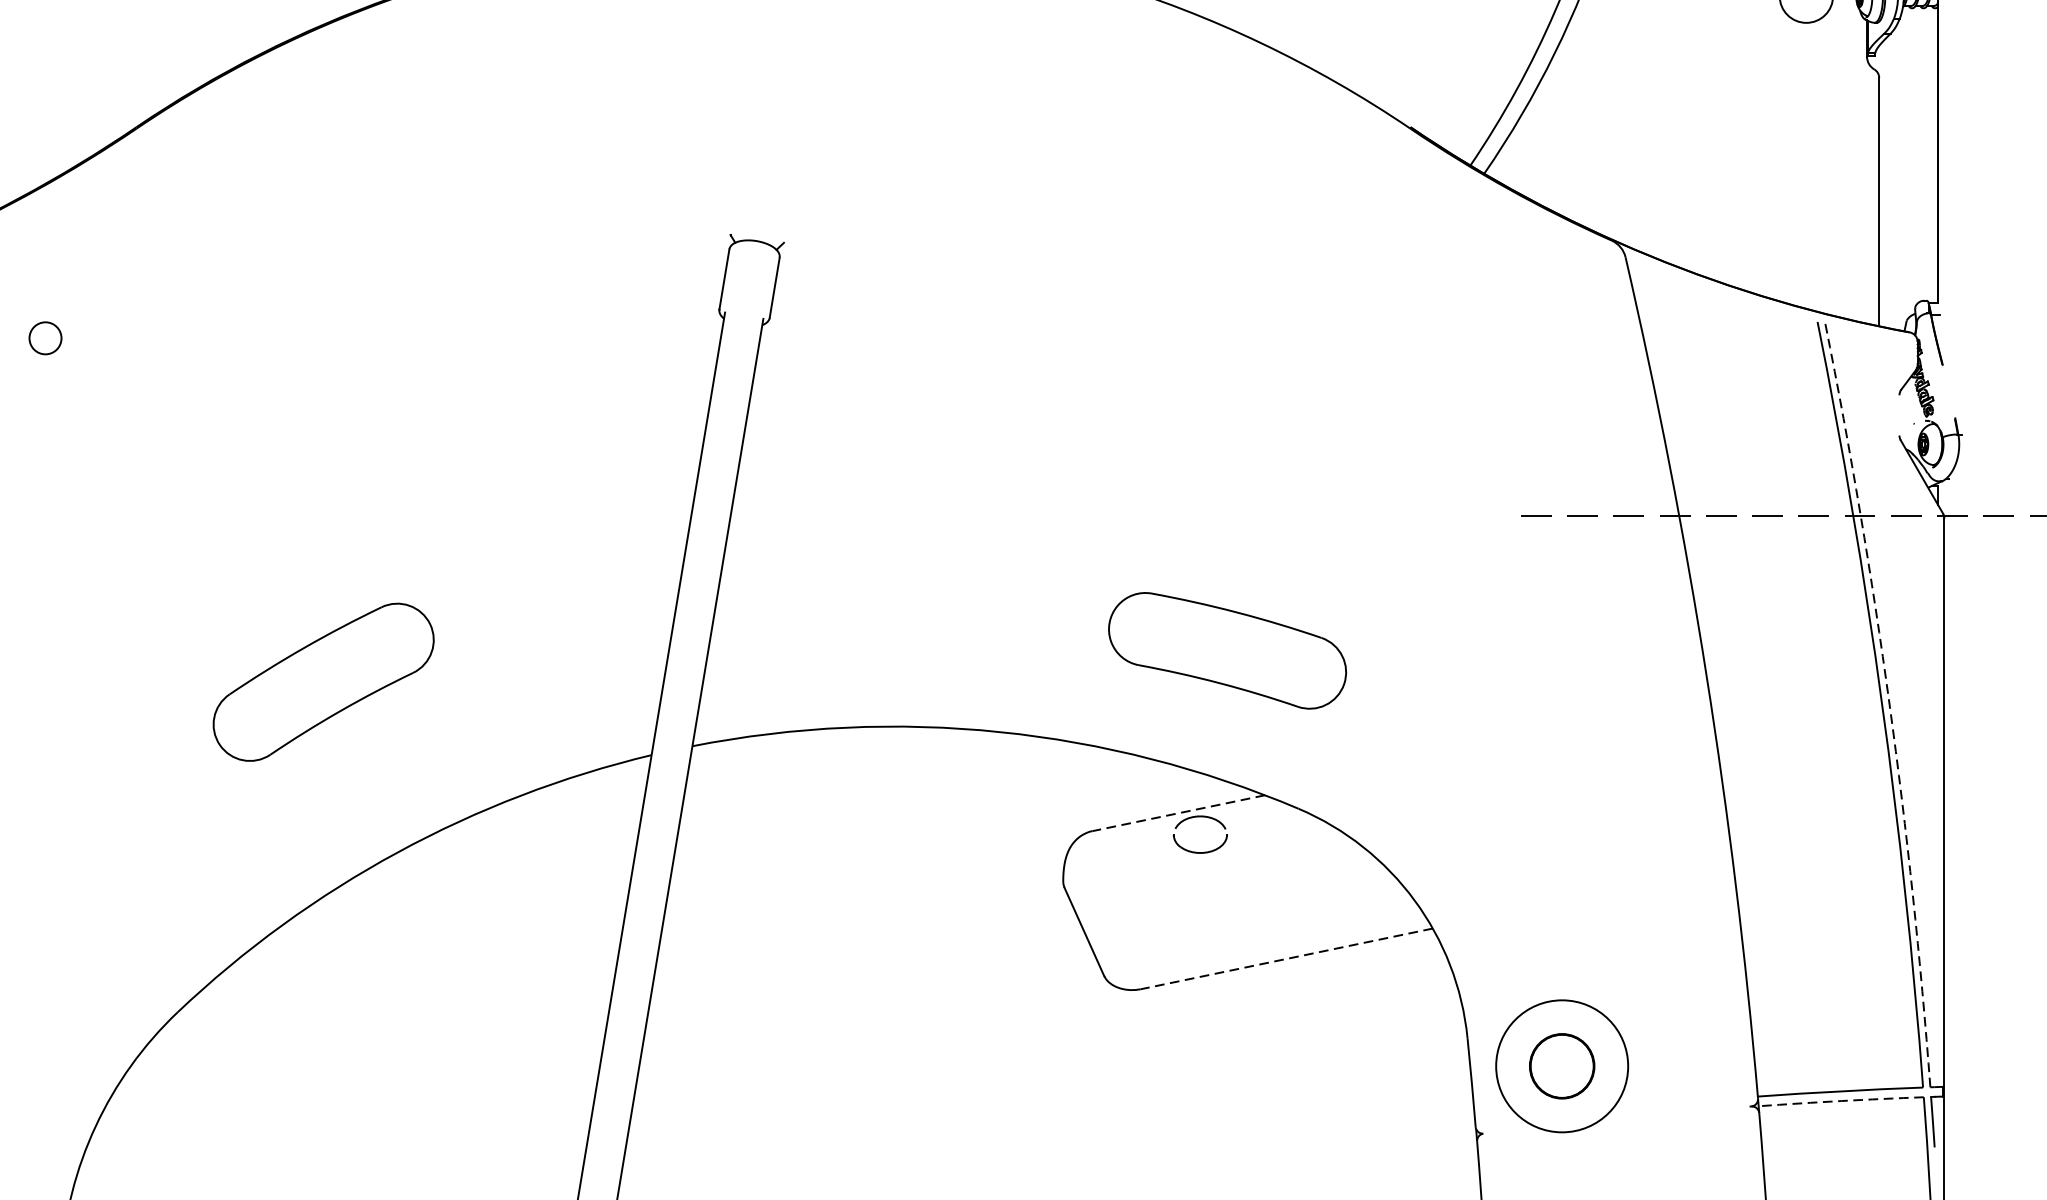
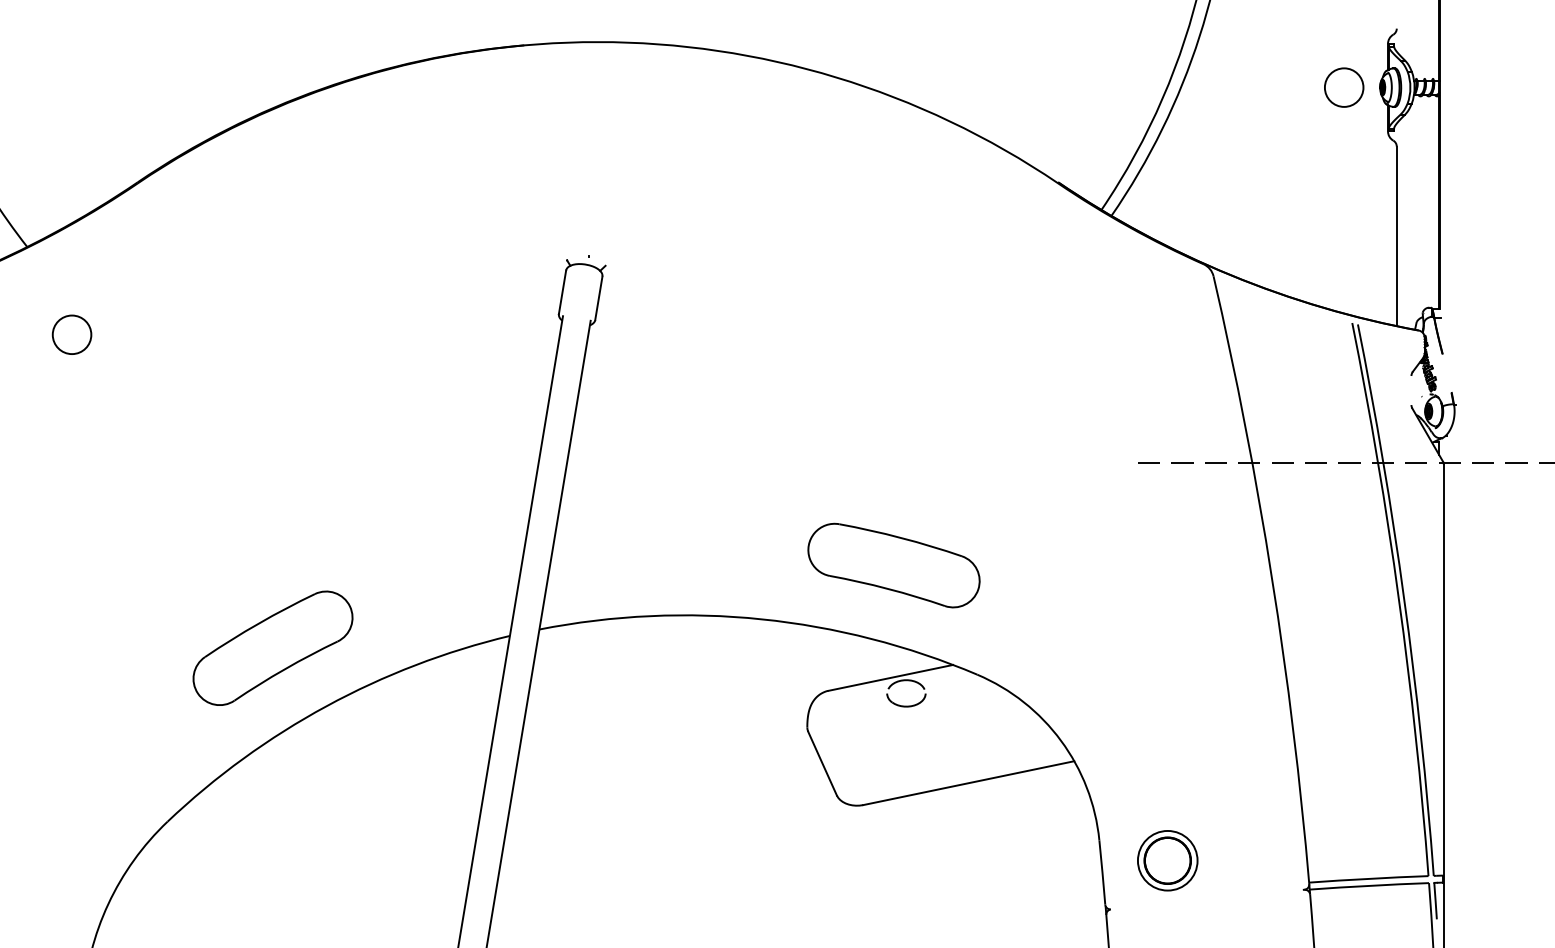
circle: (44, 337) -> (71, 334), size x1.67
part: (1226, 650) -> (893, 565), moved
part: (322, 681) -> (272, 647), moved
arc: (1889, 704) -> (1404, 599), dashed -> solid
line: (1178, 812) -> (890, 677), dashed -> solid
line: (1286, 959) -> (968, 783), dashed -> solid
circle: (1561, 1065) -> (1167, 860), size x0.62
arc: (1841, 1100) -> (1369, 885), dashed -> solid

